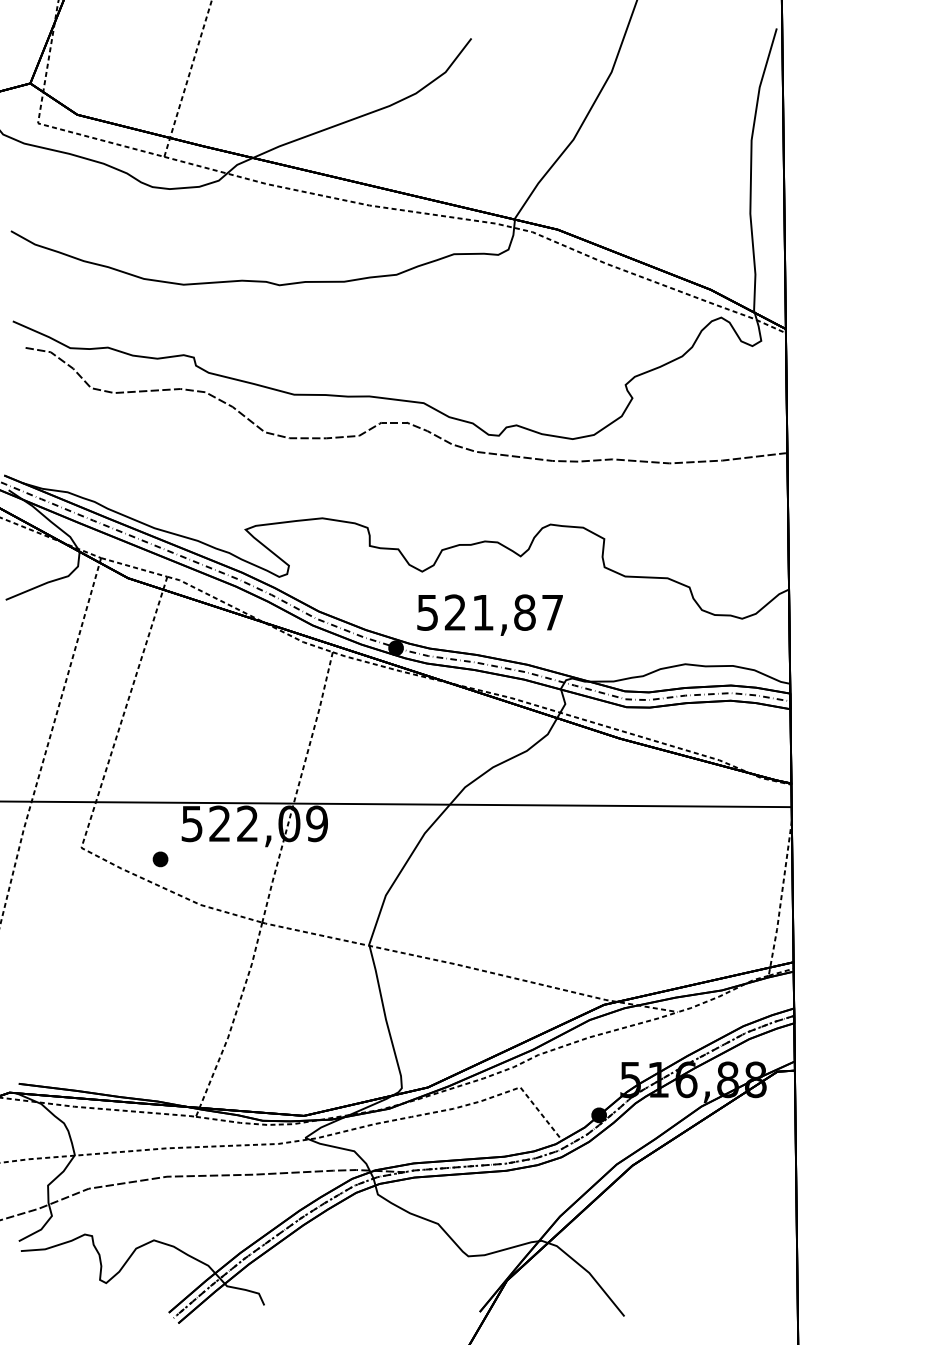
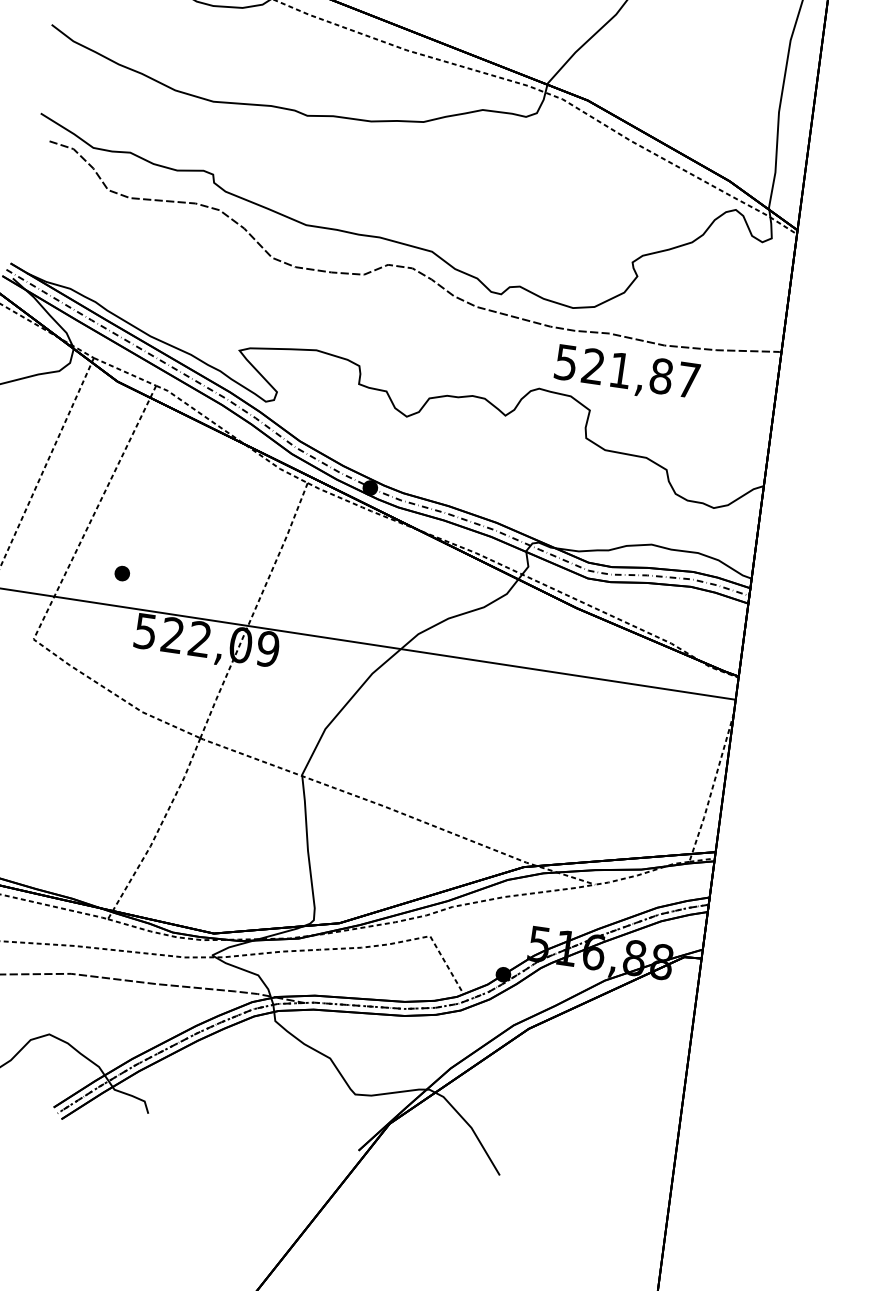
text: (489, 614) -> (626, 373), moved
part: (160, 859) -> (122, 573), moved

